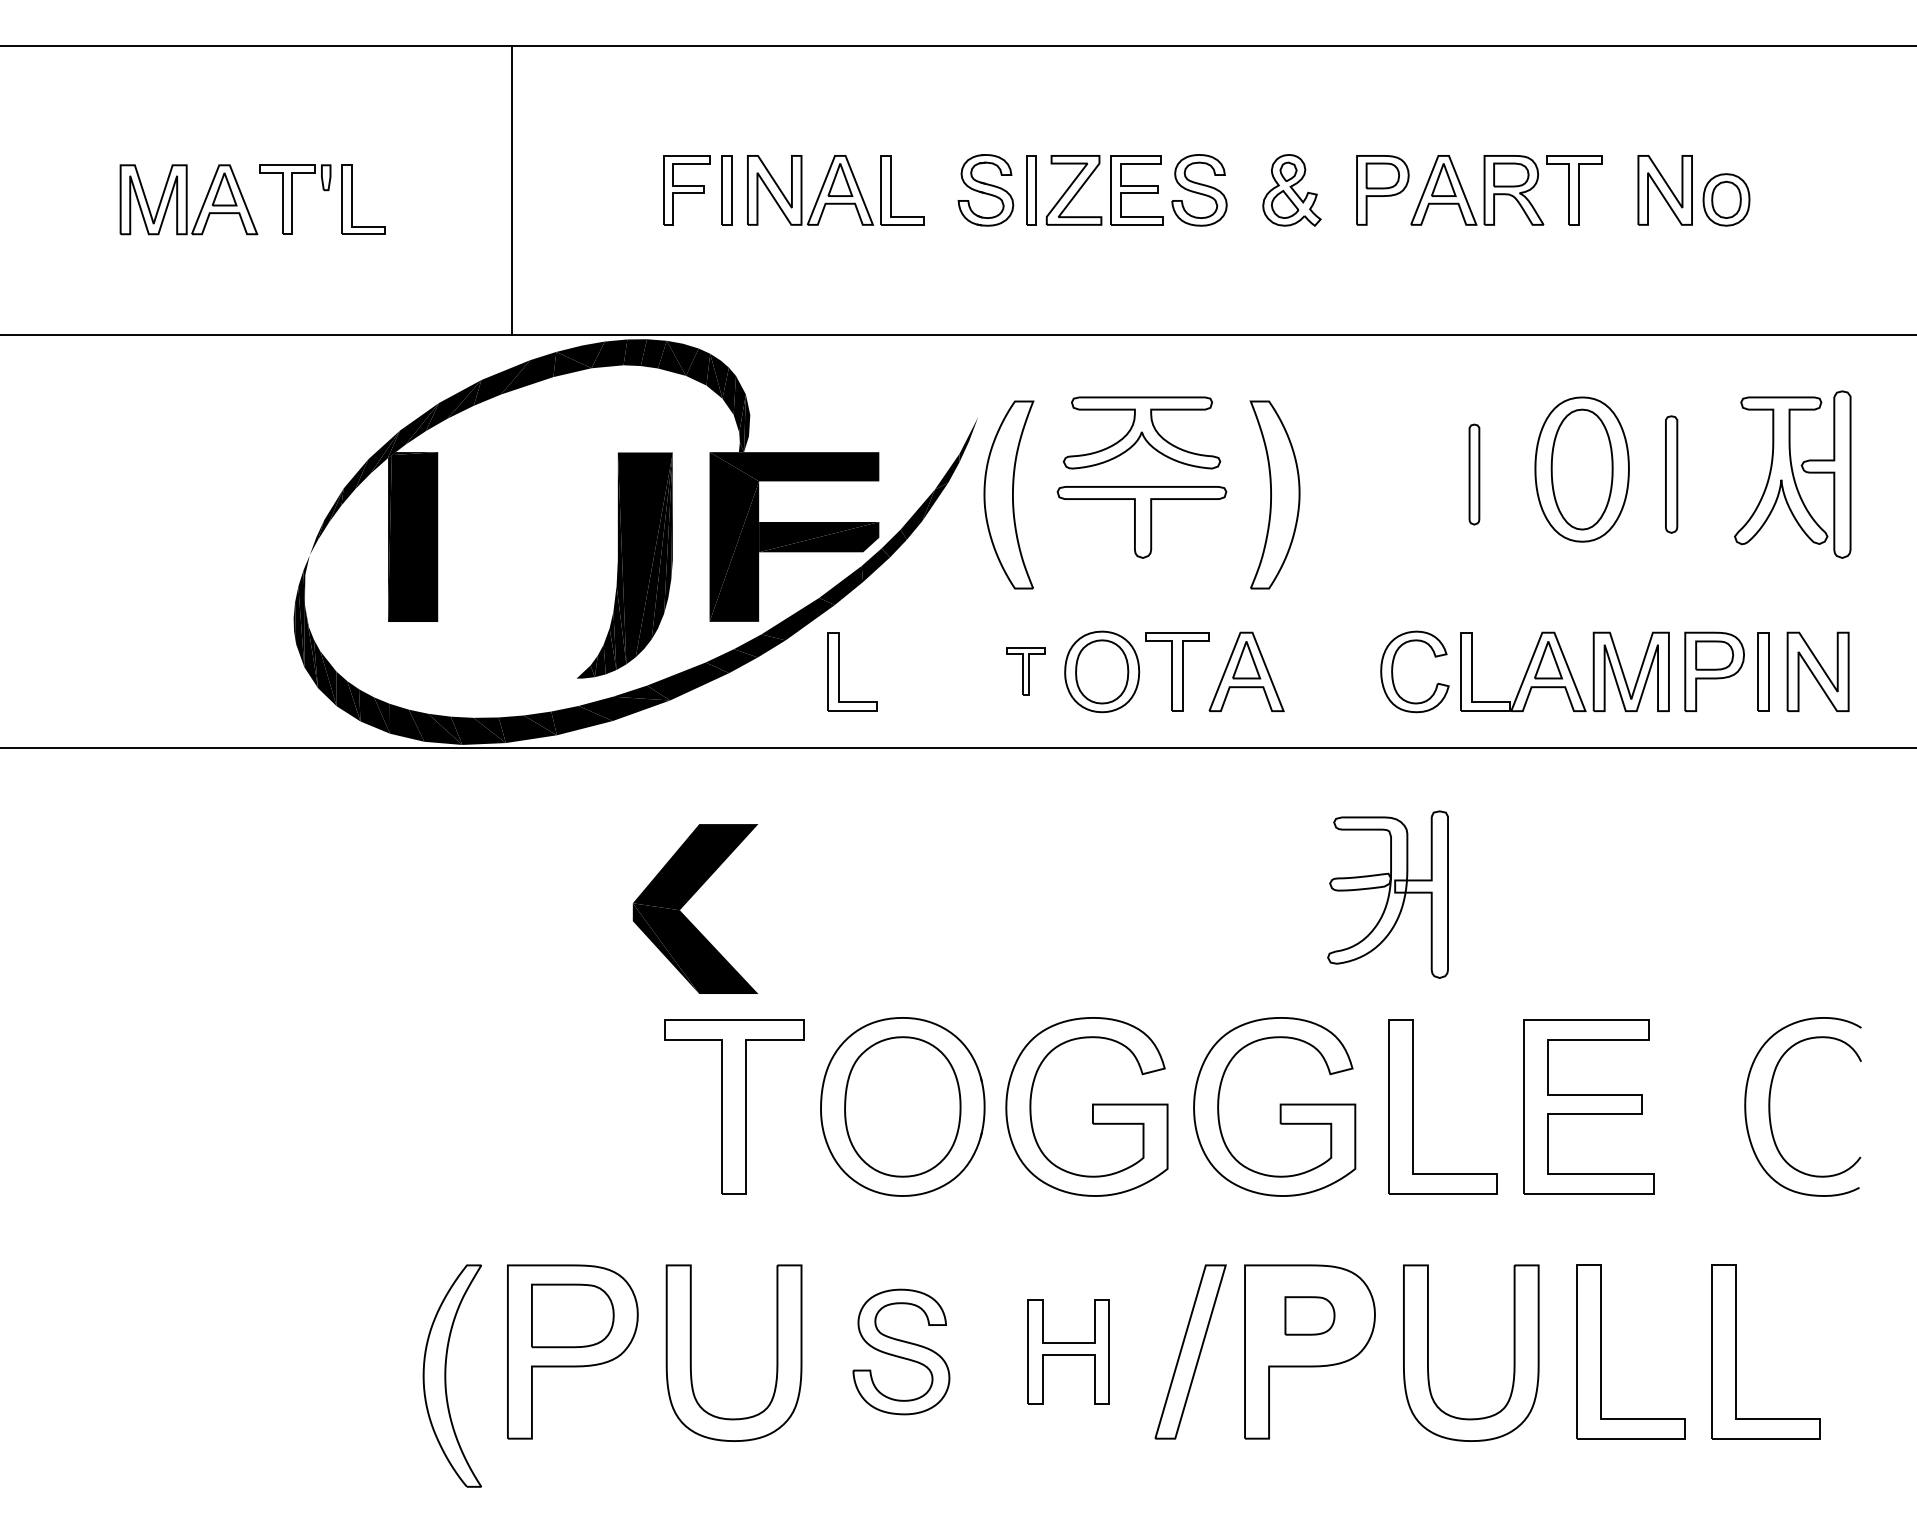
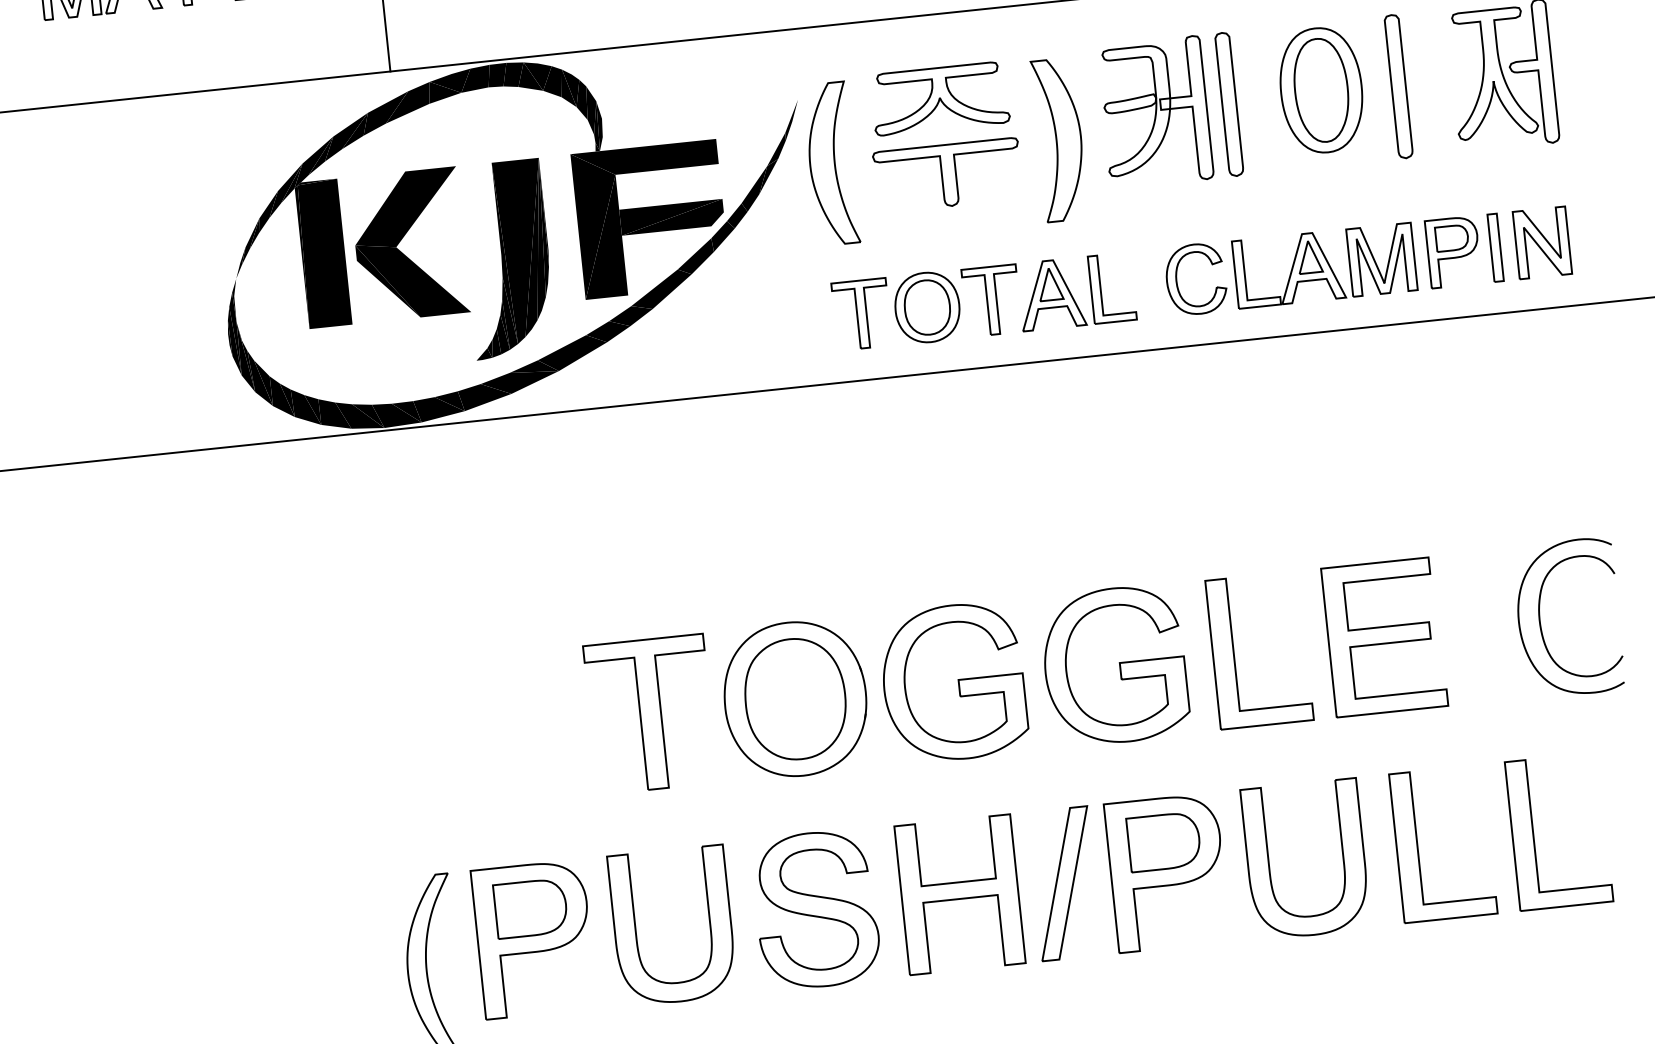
part: (1474, 474) -> (1229, 104), size x1.67
part: (1671, 474) -> (1398, 86), size x1.43
part: (839, 671) -> (1101, 288), moved
part: (1025, 671) -> (861, 314), size x1.67
part: (1387, 894) -> (1154, 112), moved
part: (686, 903) -> (401, 240), moved
part: (1309, 1315) -> (1163, 841), size x1.67
part: (901, 1351) -> (816, 909), size x1.43
part: (1068, 1351) -> (959, 894), size x1.67

